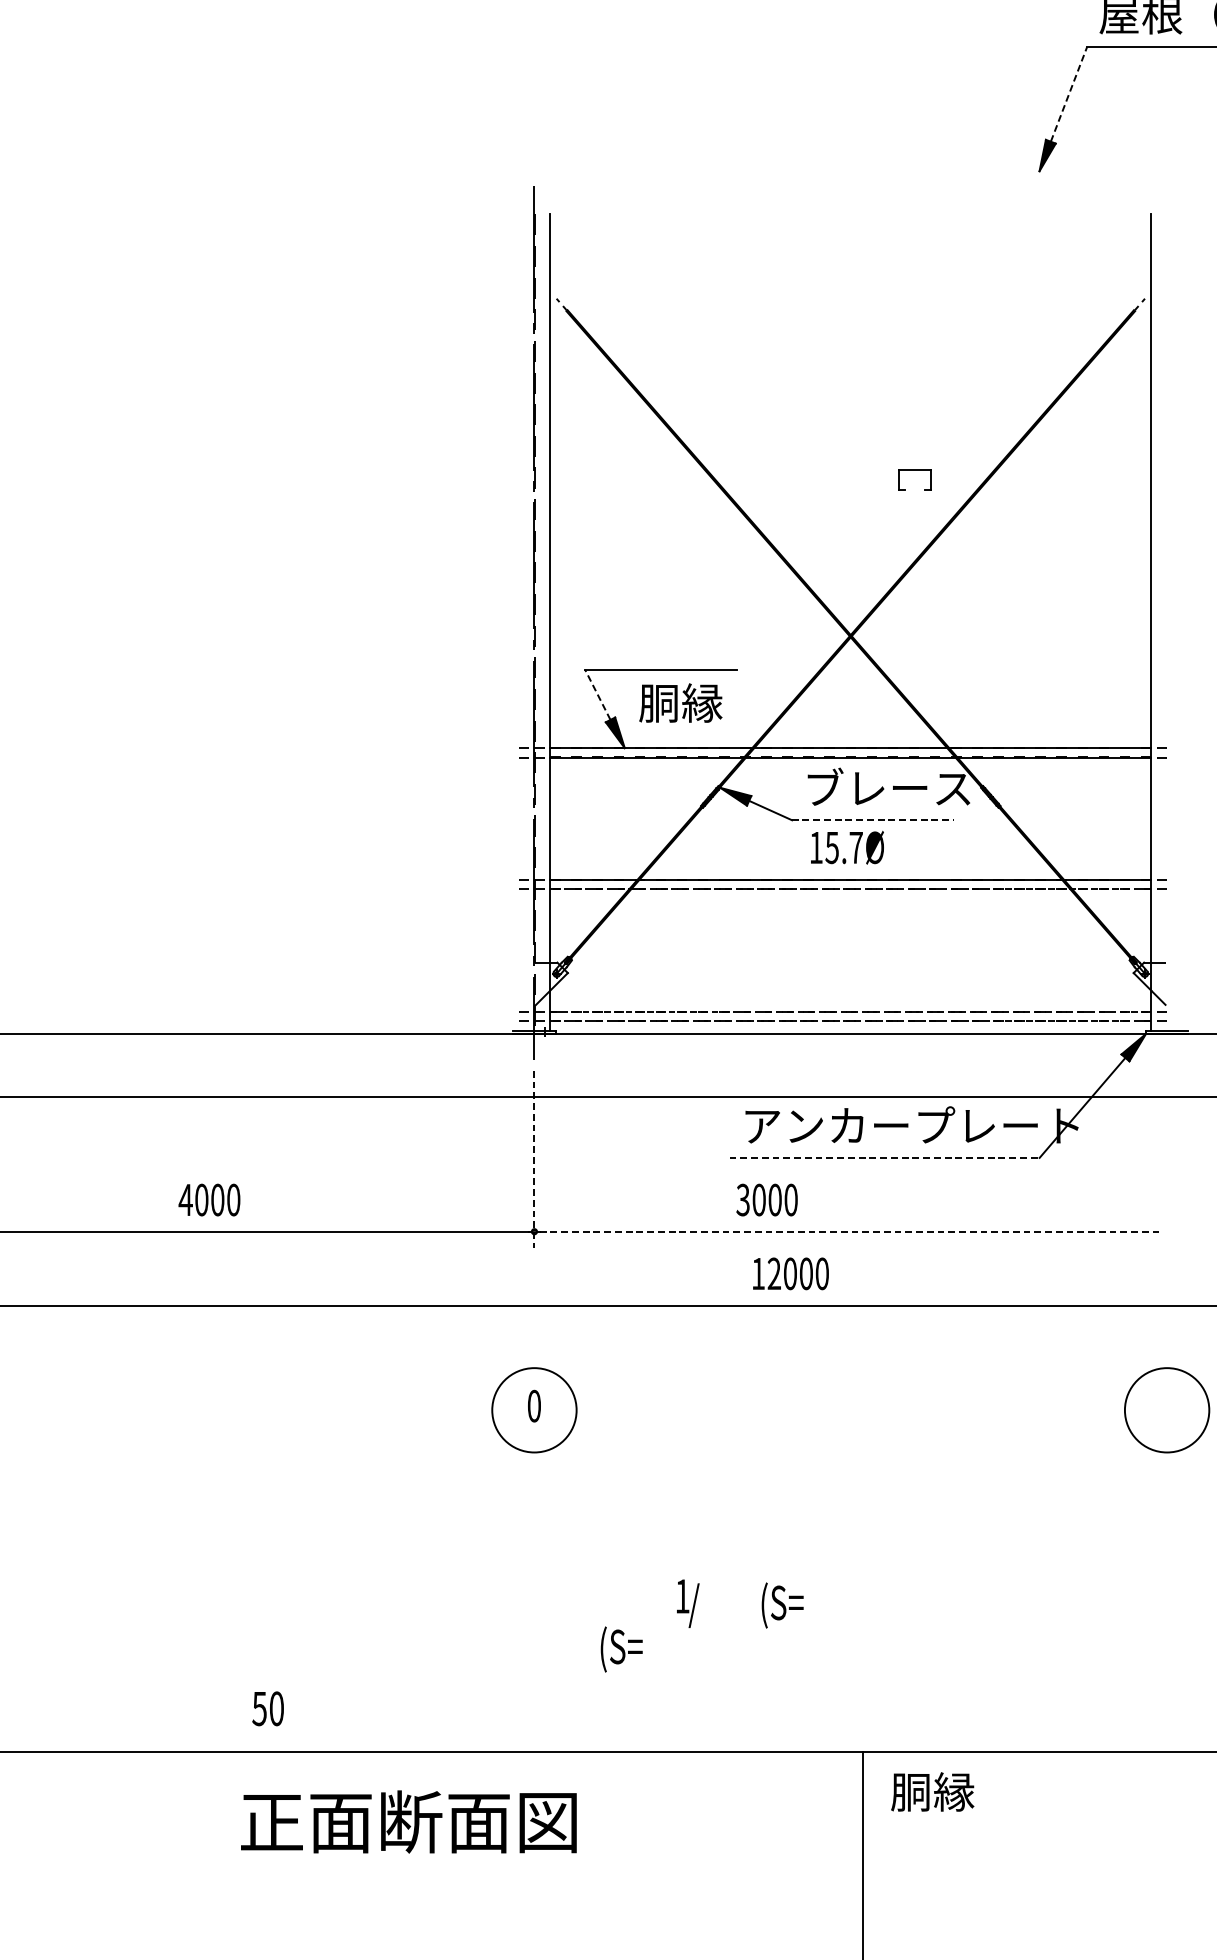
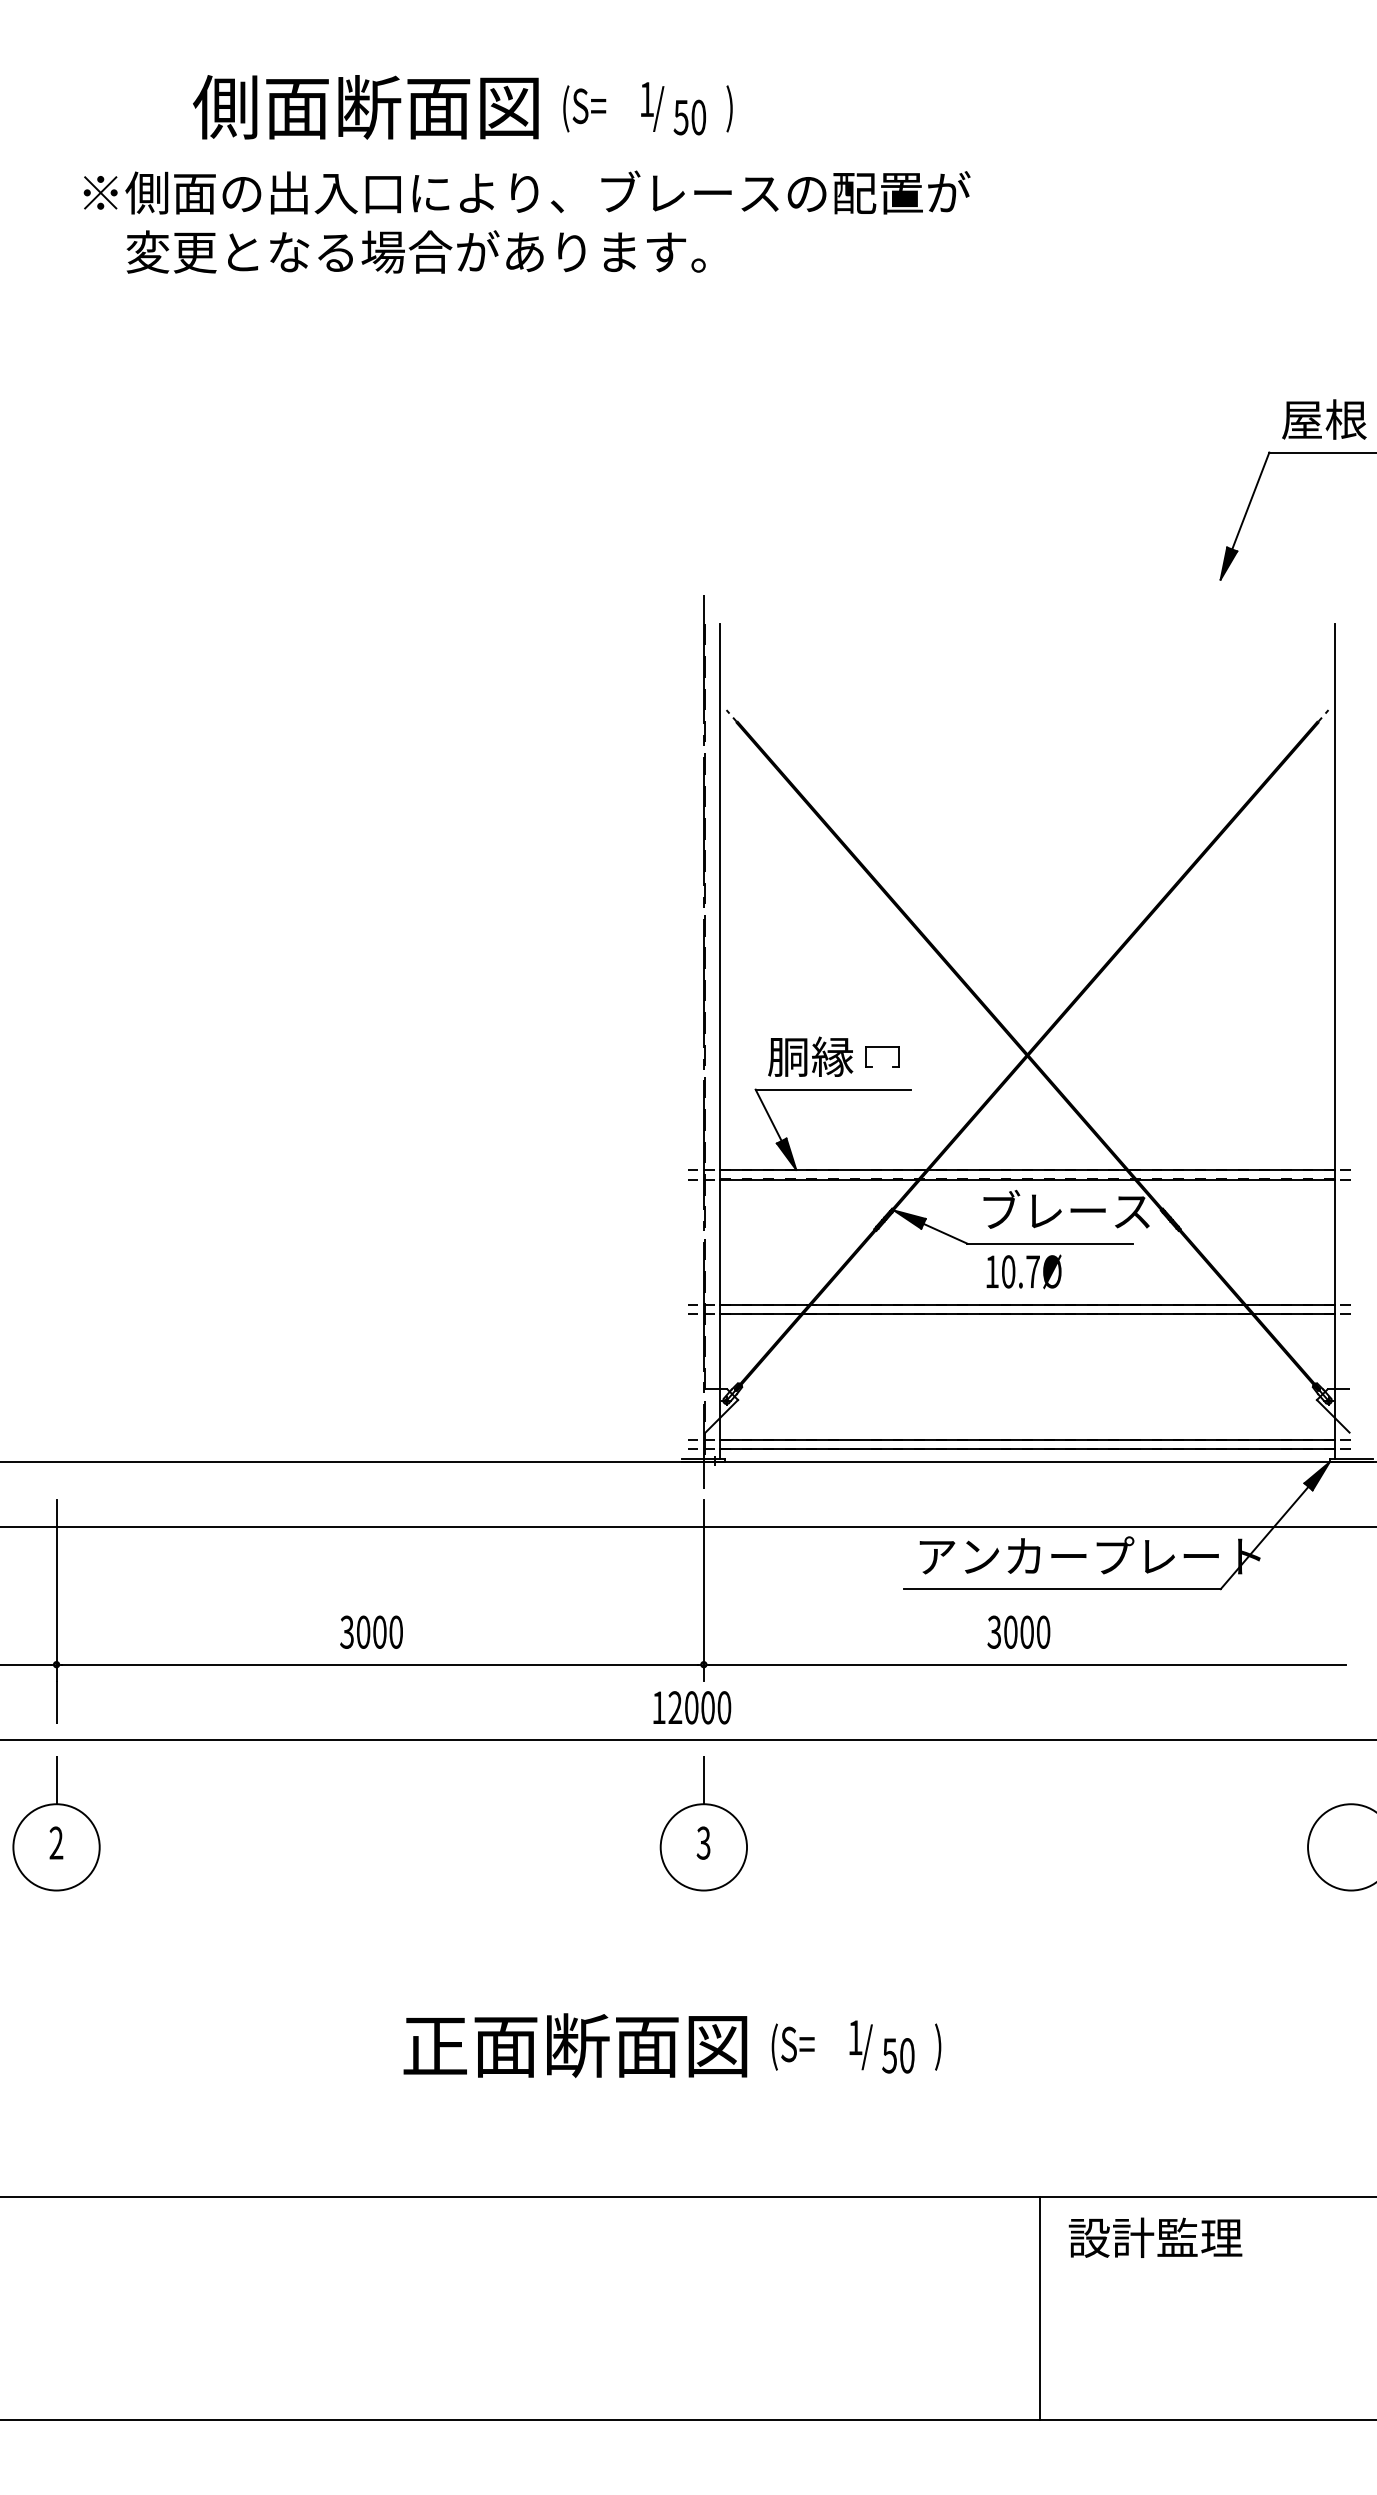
line: (1068, 94) -> (1250, 501), dashed -> solid
part: (915, 470) -> (882, 1047), moved
line: (597, 694) -> (768, 1115), dashed -> solid
text: (680, 702) -> (810, 1056), moved
line: (873, 820) -> (1050, 1243), dashed -> solid
text: (832, 847) -> (1008, 1271), 15.7Ø -> 10.7Ø
line: (850, 889) -> (1027, 1314), dashed -> solid
line: (851, 1011) -> (1028, 1439), dashed -> solid
line: (850, 1021) -> (1027, 1449), dashed -> solid
line: (884, 1158) -> (1062, 1589), dashed -> solid
line: (534, 1159) -> (703, 1590), dashed -> solid
text: (185, 1199) -> (346, 1631), 4000 -> 3000
text: (766, 1199) -> (1018, 1631), moved
line: (851, 1231) -> (1028, 1664), dashed -> solid
text: (791, 1273) -> (692, 1707), moved
line: (534, 1344) -> (703, 1780), added
text: (534, 1405) -> (703, 1842), 0 -> 3
text: (782, 1604) -> (957, 2046), (S= -> )
text: (621, 1648) -> (792, 2046), moved
text: (268, 1708) -> (898, 2055), moved
text: (975, 1791) -> (1155, 2237), 胴縁 -> 設計監理
text: (408, 1821) -> (575, 2045), moved

